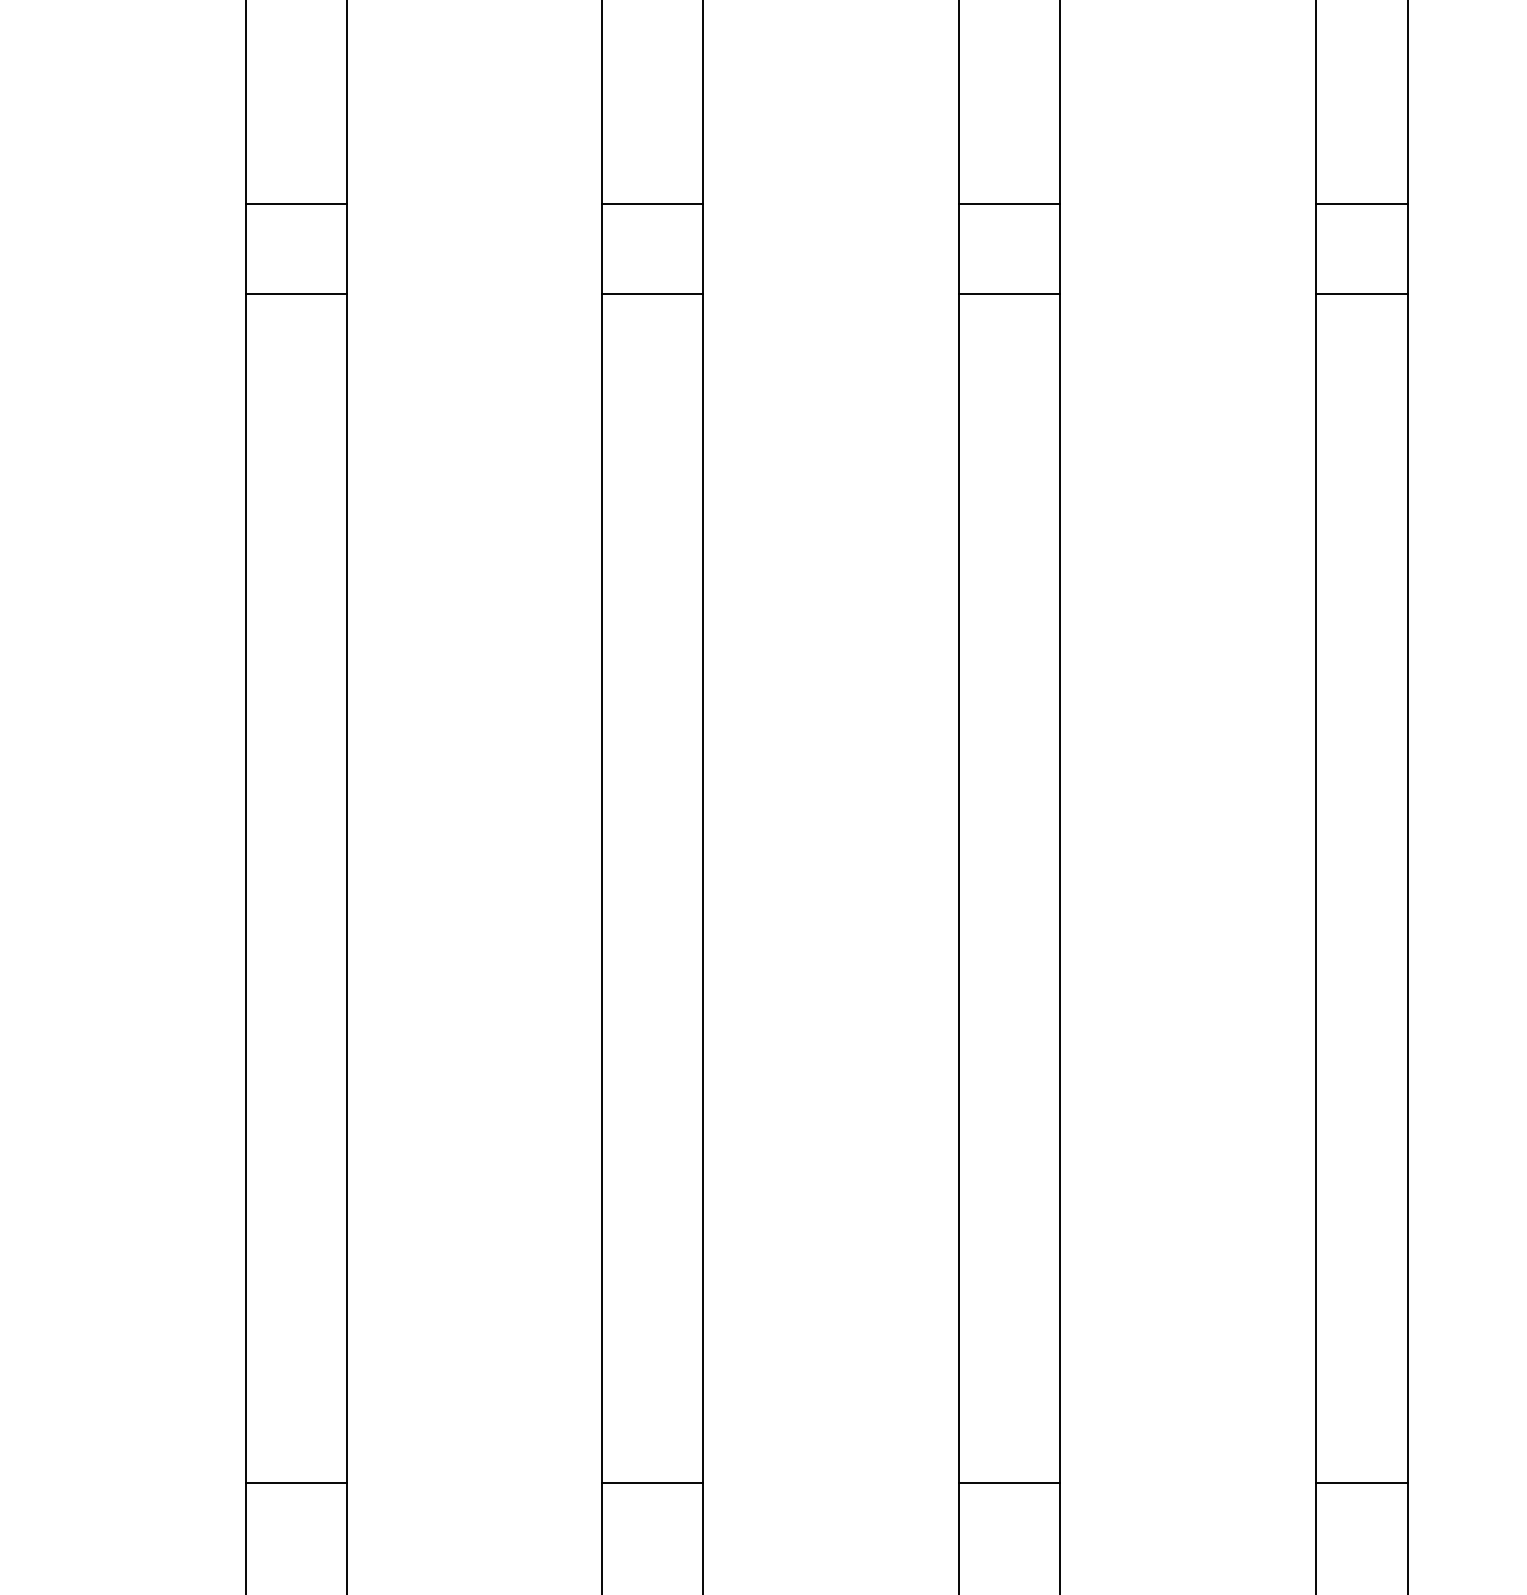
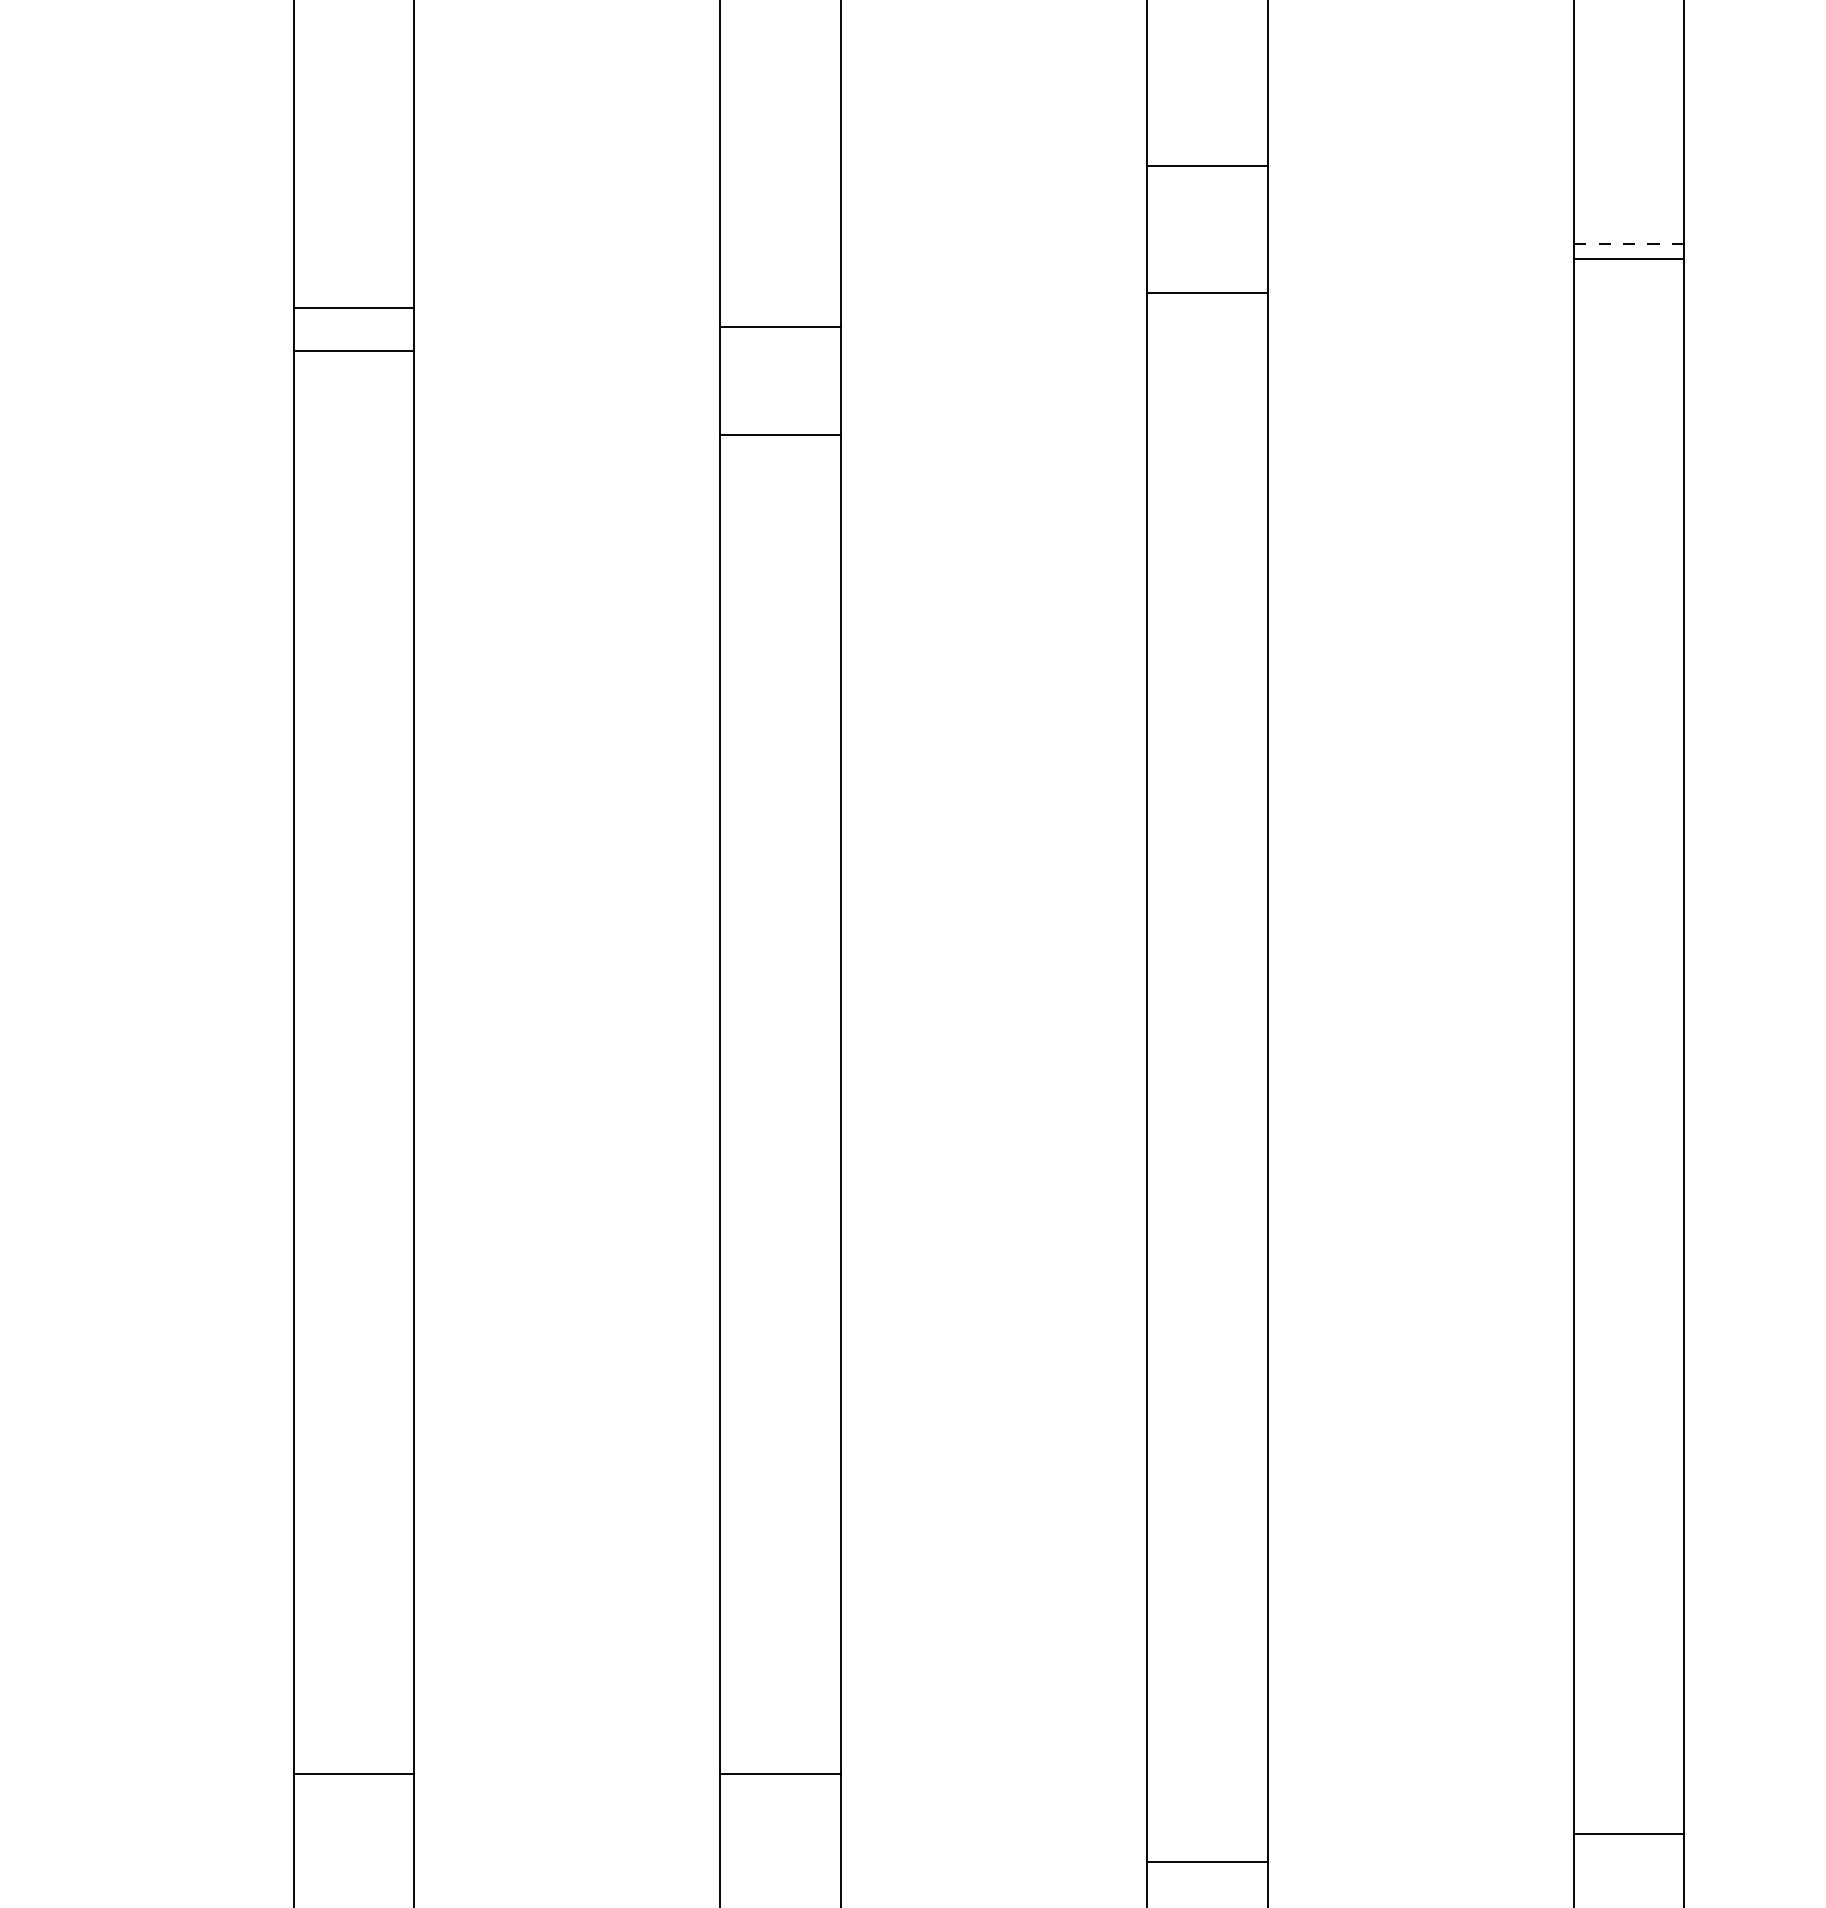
line: (295, 204) -> (353, 308), moved
line: (652, 204) -> (780, 327), moved
line: (1009, 204) -> (1207, 166), moved
line: (1362, 204) -> (1629, 244), solid -> dashed
line: (652, 293) -> (780, 435), moved
line: (1009, 293) -> (1207, 293), moved
line: (1362, 293) -> (1629, 259), moved
line: (1009, 1483) -> (1207, 1862), moved
line: (1362, 1483) -> (1629, 1834), moved

